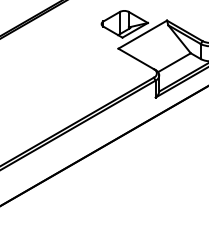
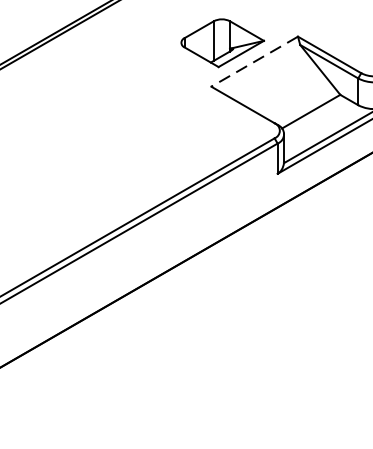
line: (142, 34) -> (254, 61), solid -> dashed

